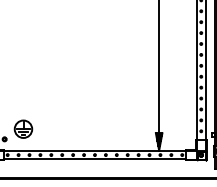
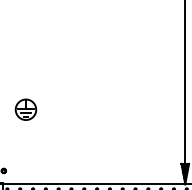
part: (23, 128) -> (26, 108), moved

